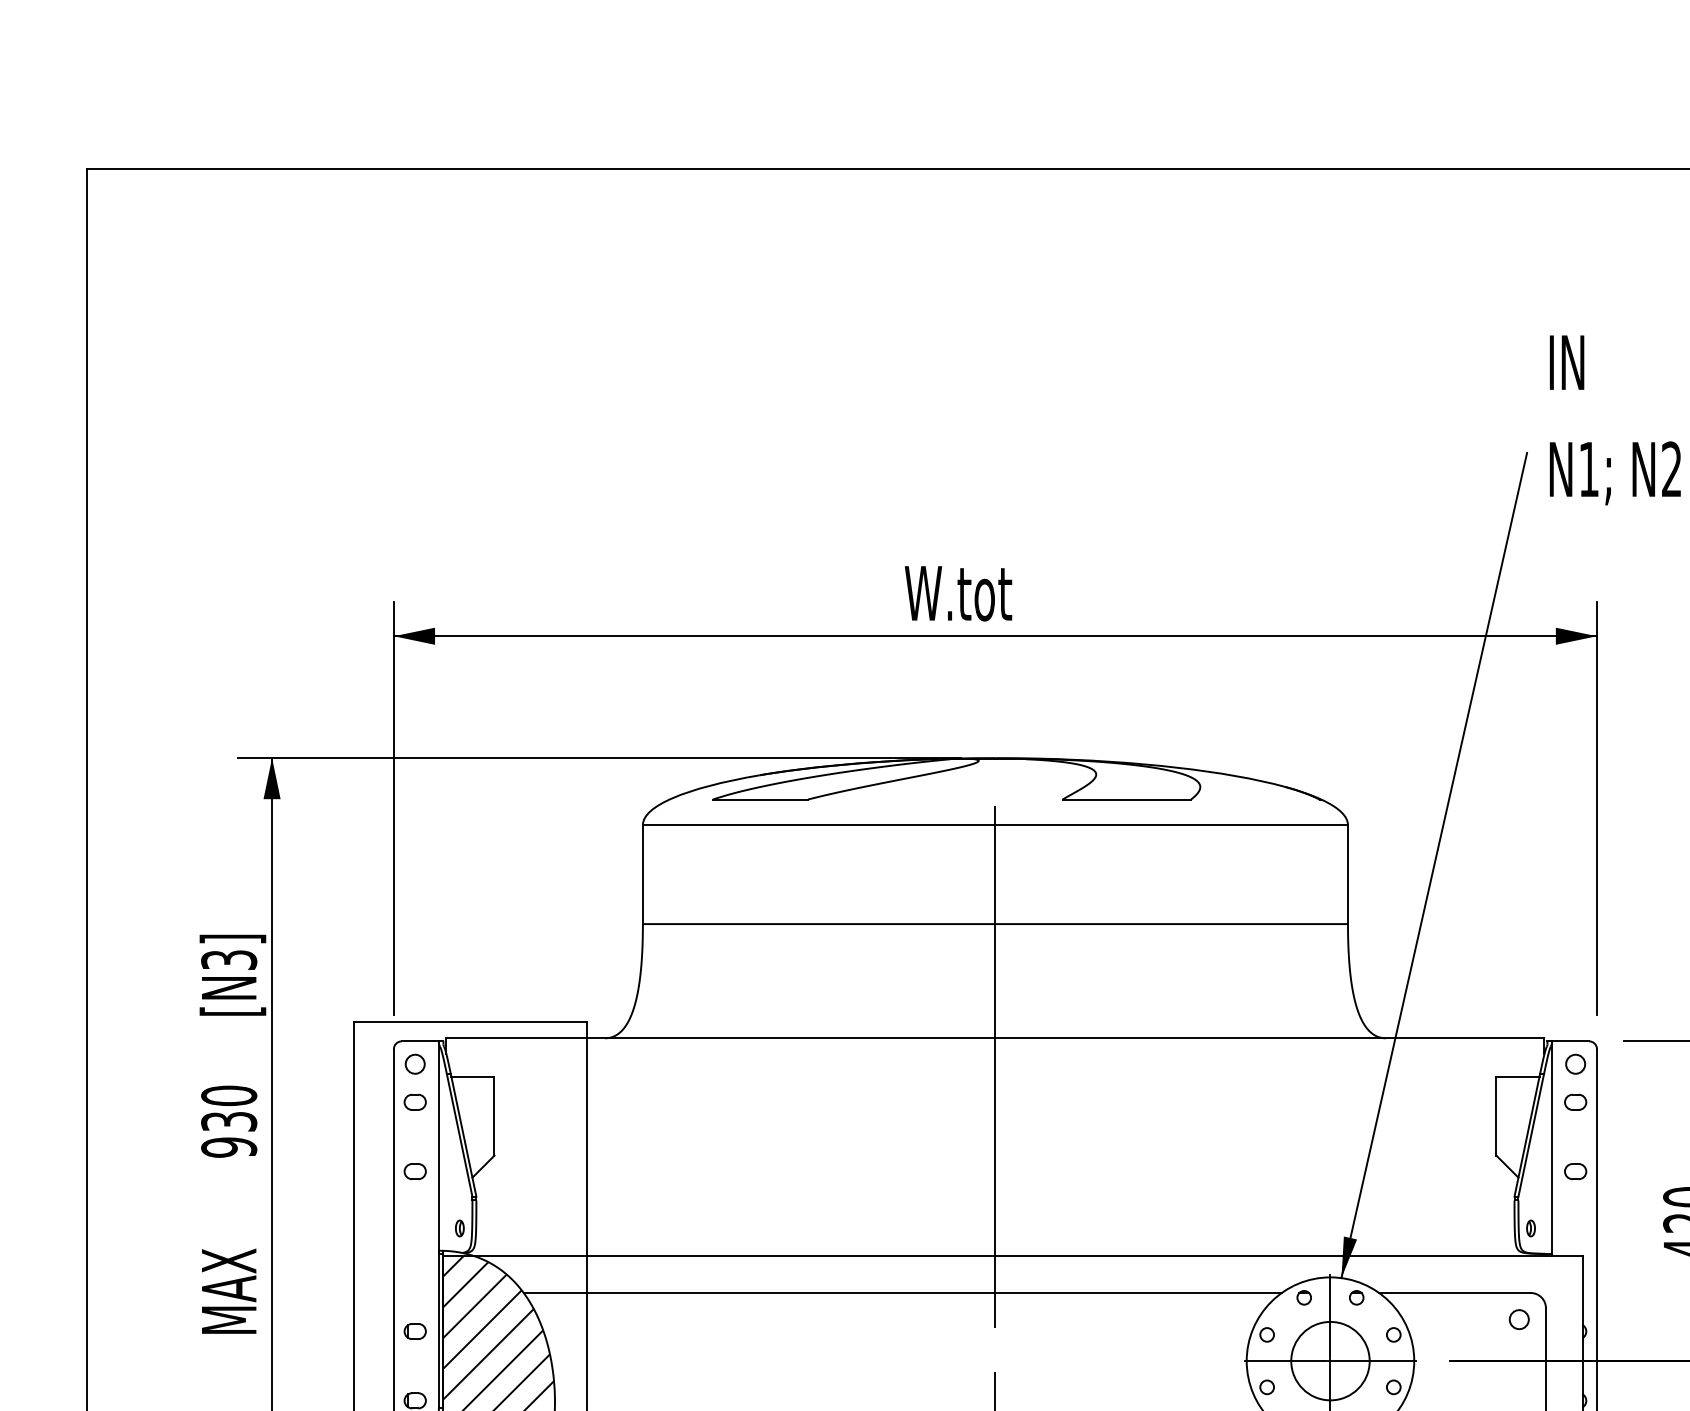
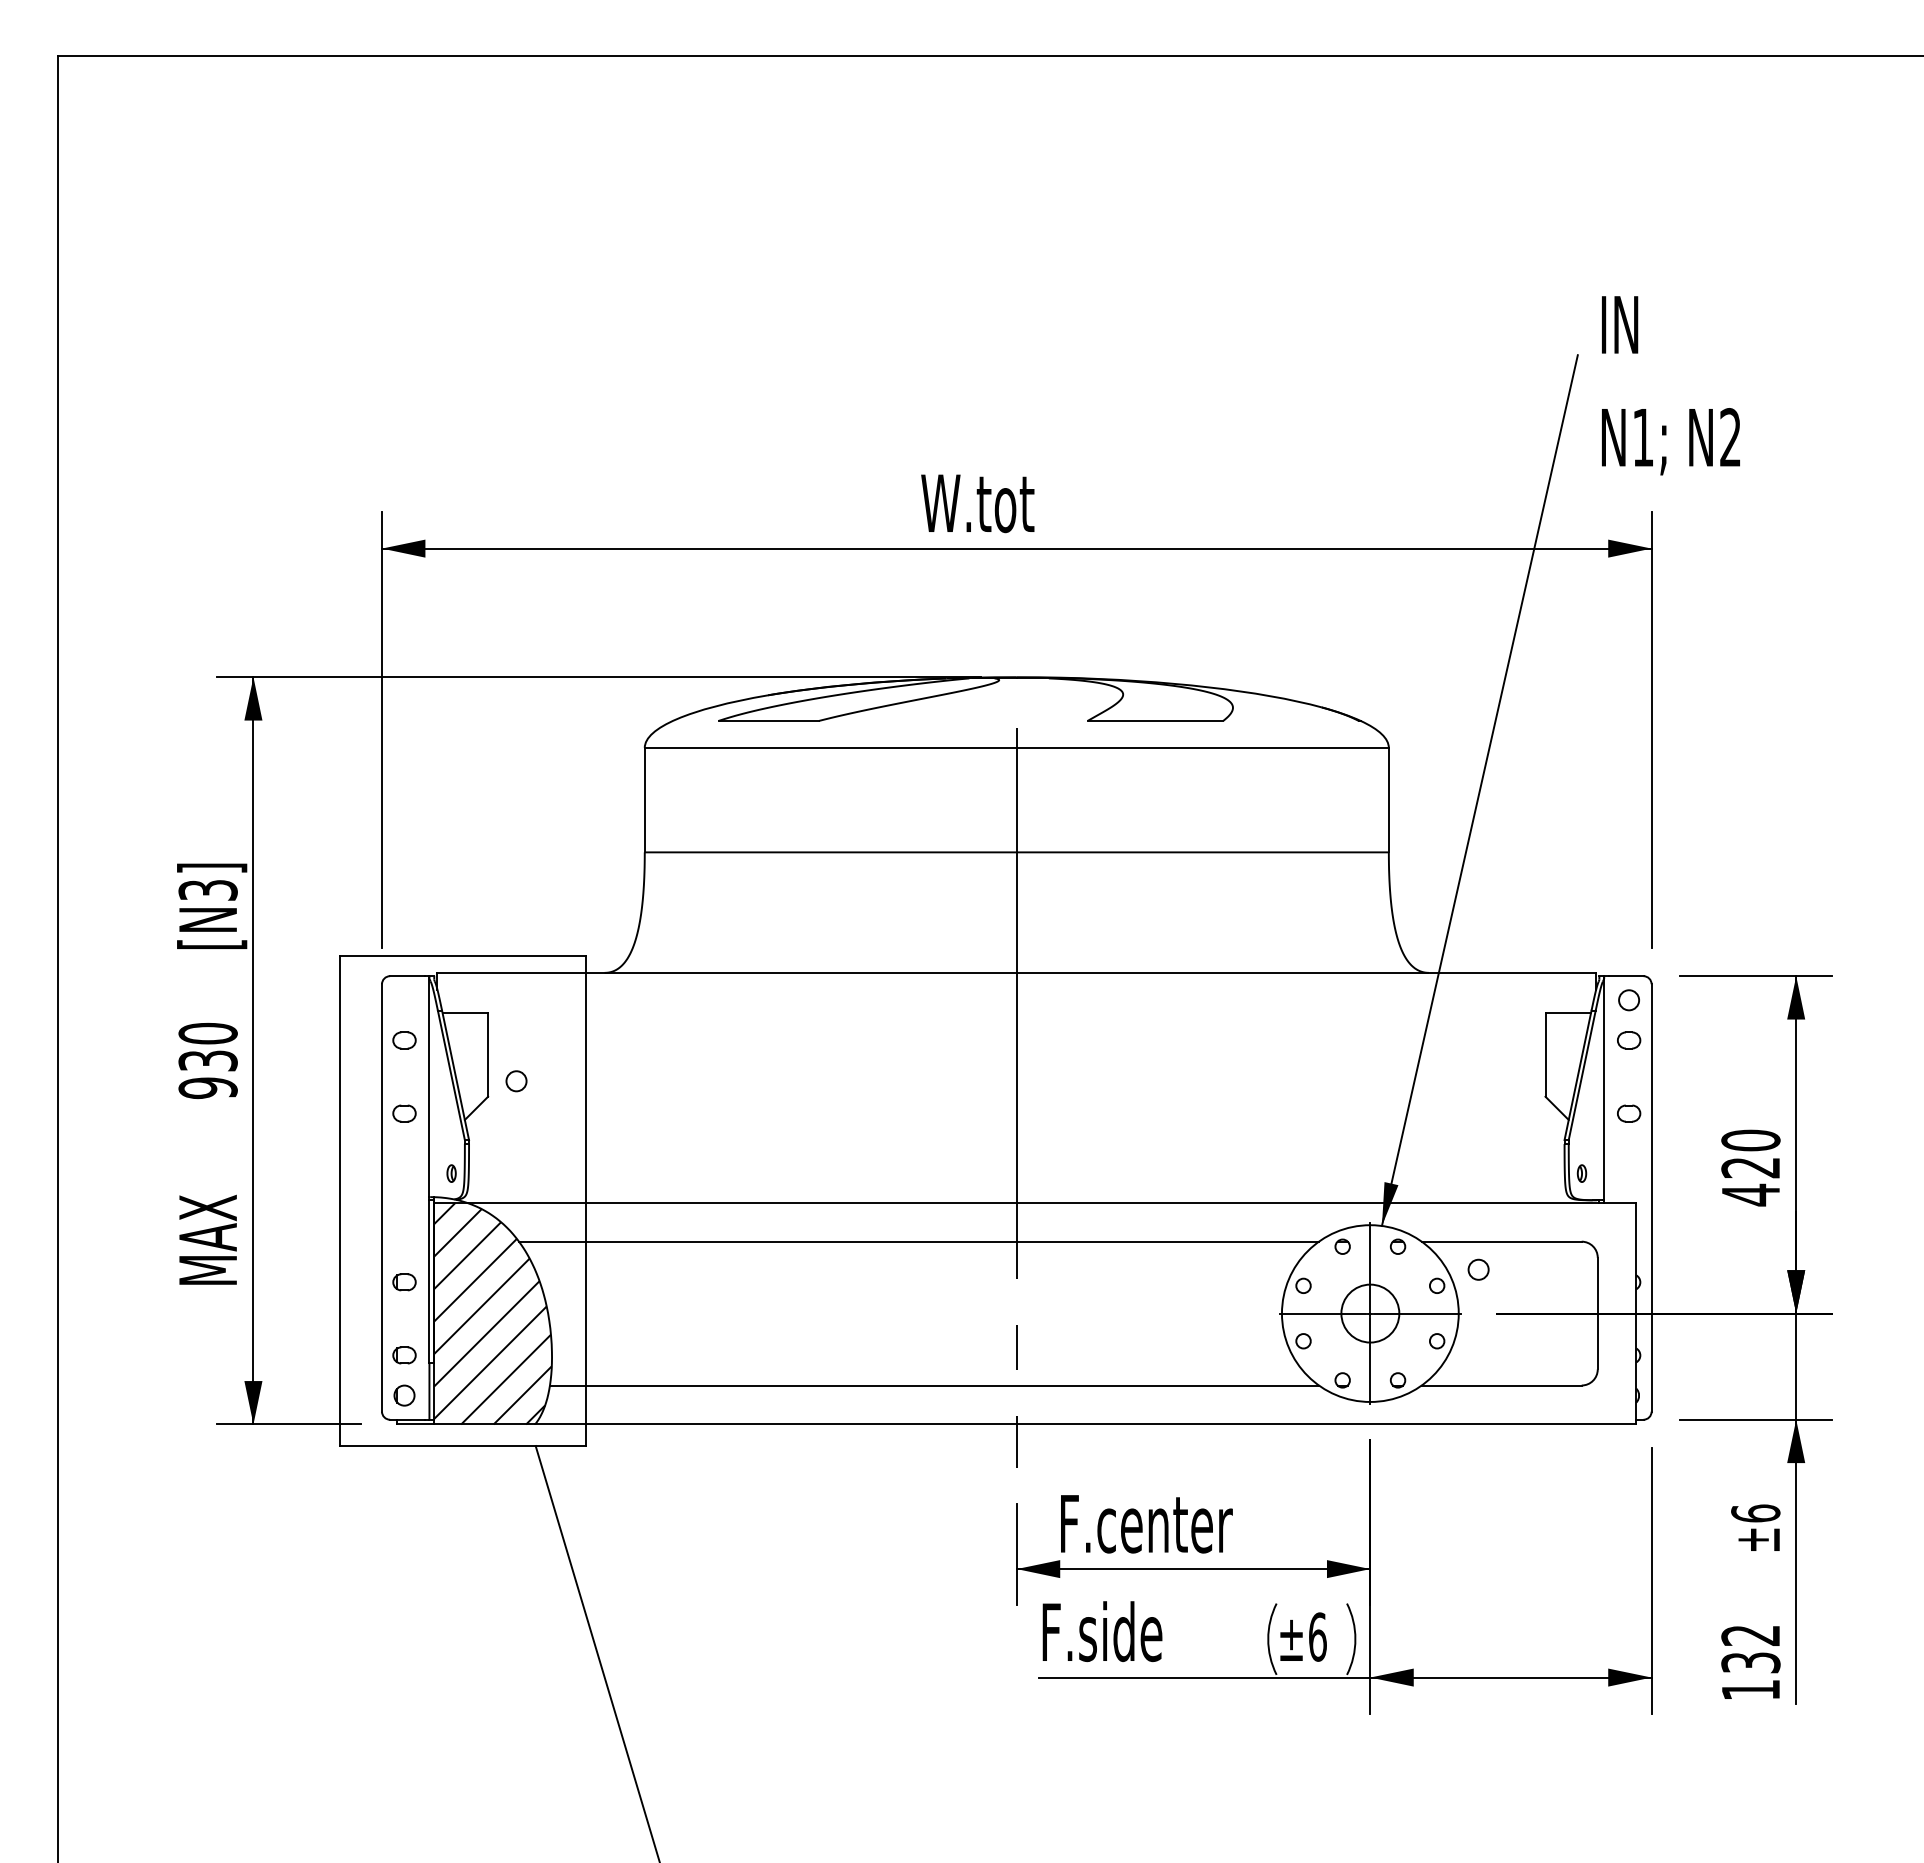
text: (1614, 420) -> (1670, 385), moved
circle: (415, 1064) -> (516, 1081), moved
circle: (1519, 1319) -> (1478, 1269), moved
circle: (1329, 1361) -> (1369, 1313), size x0.7

